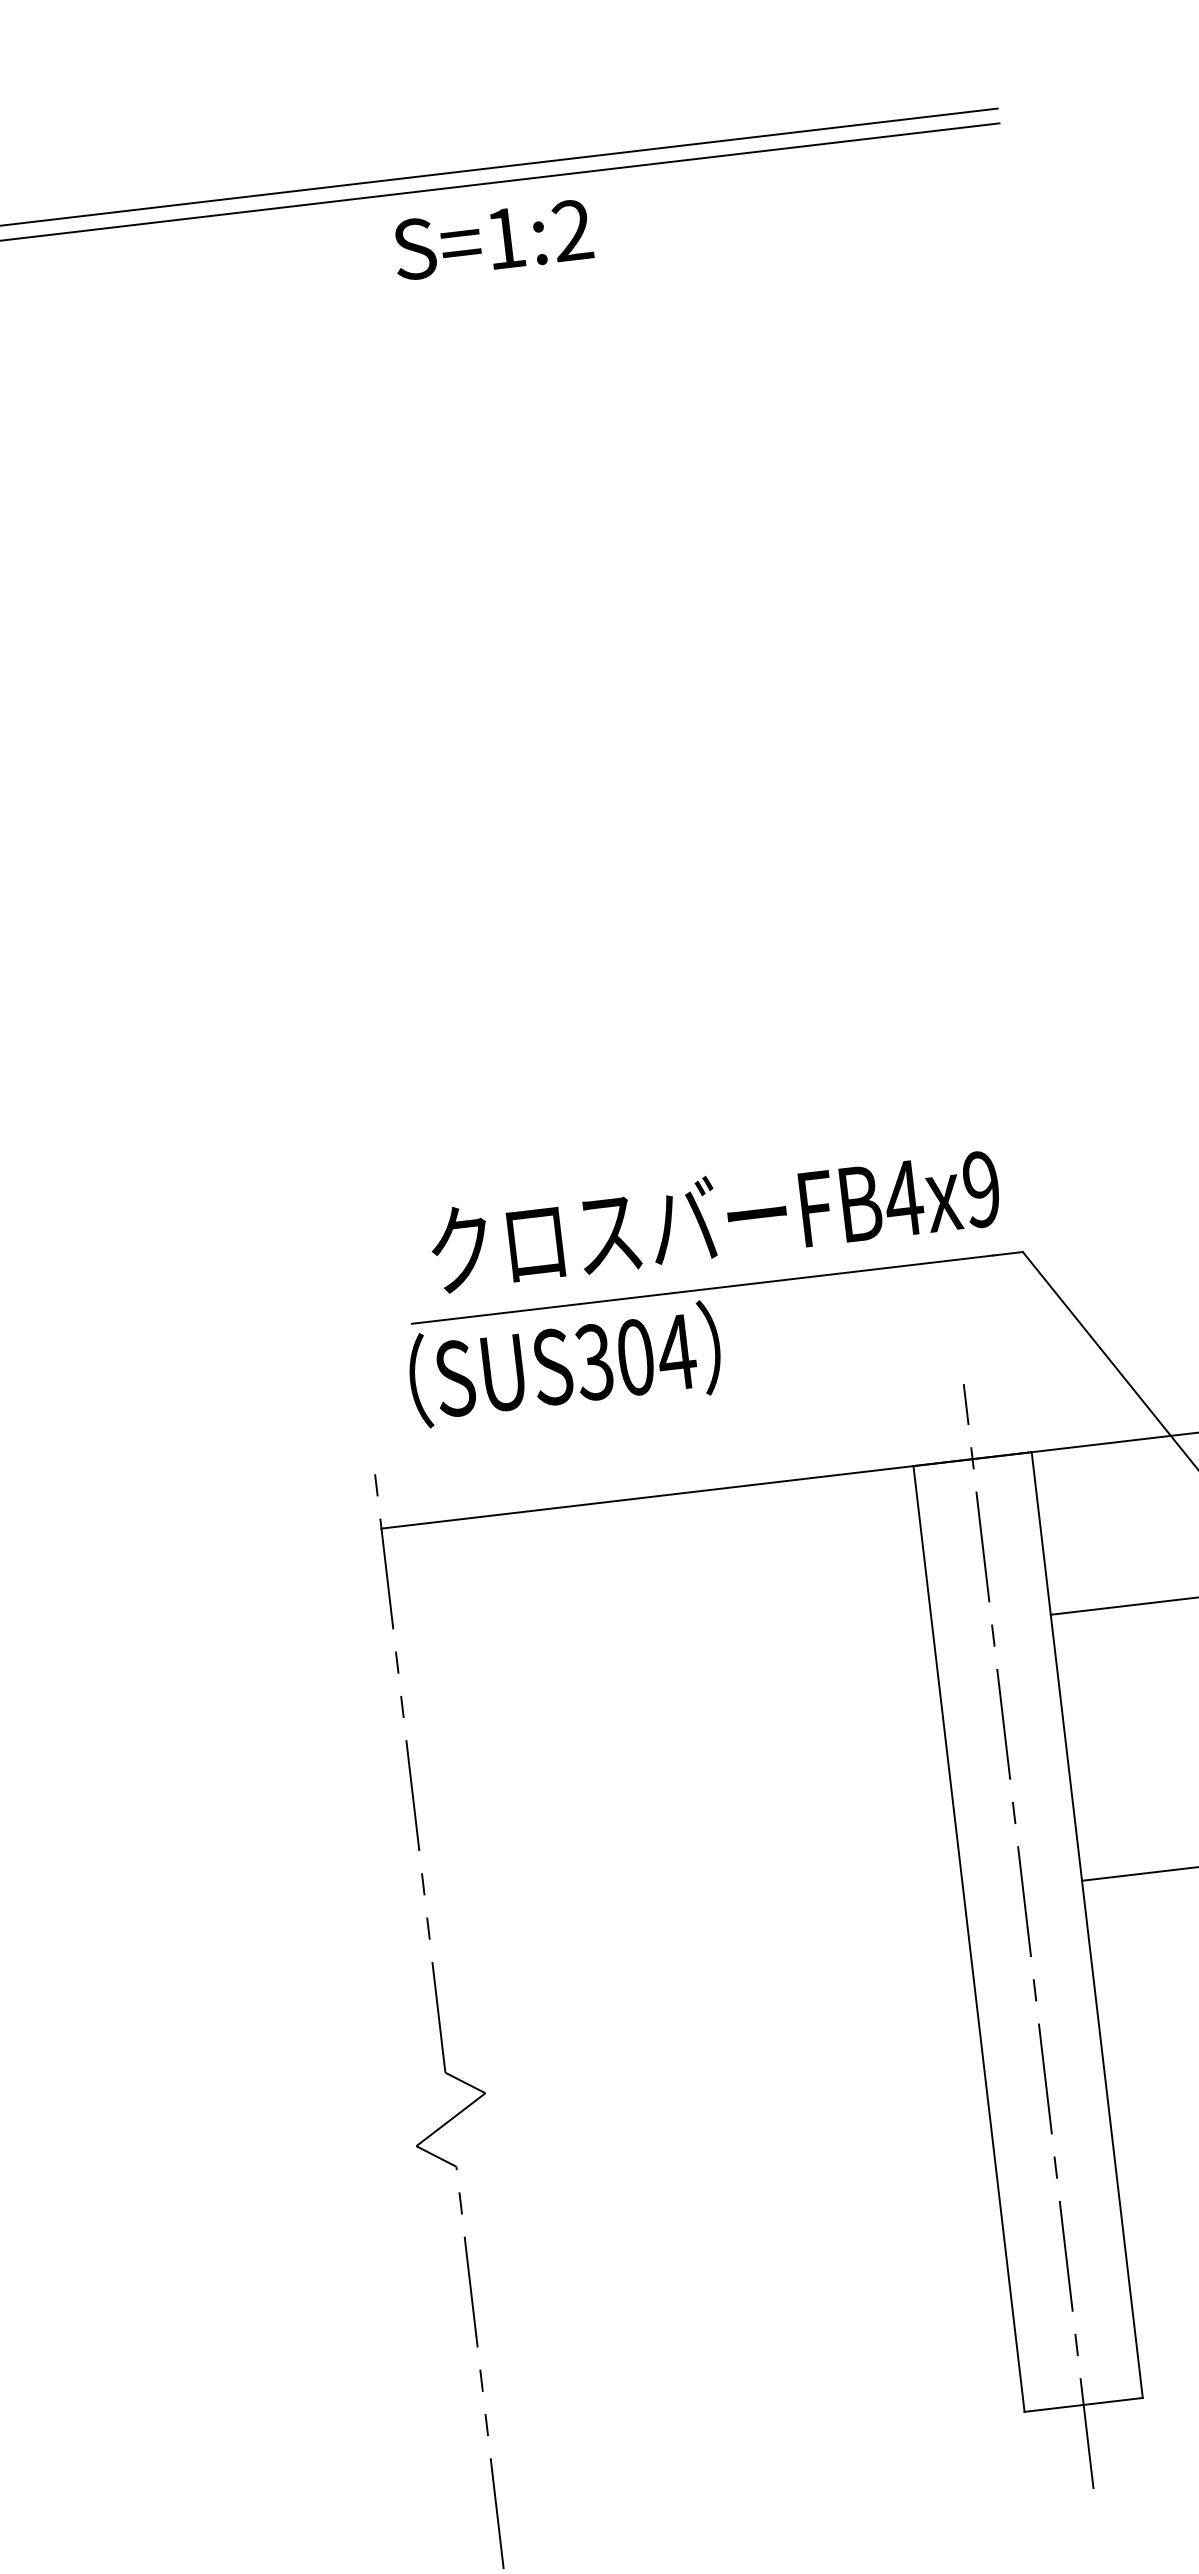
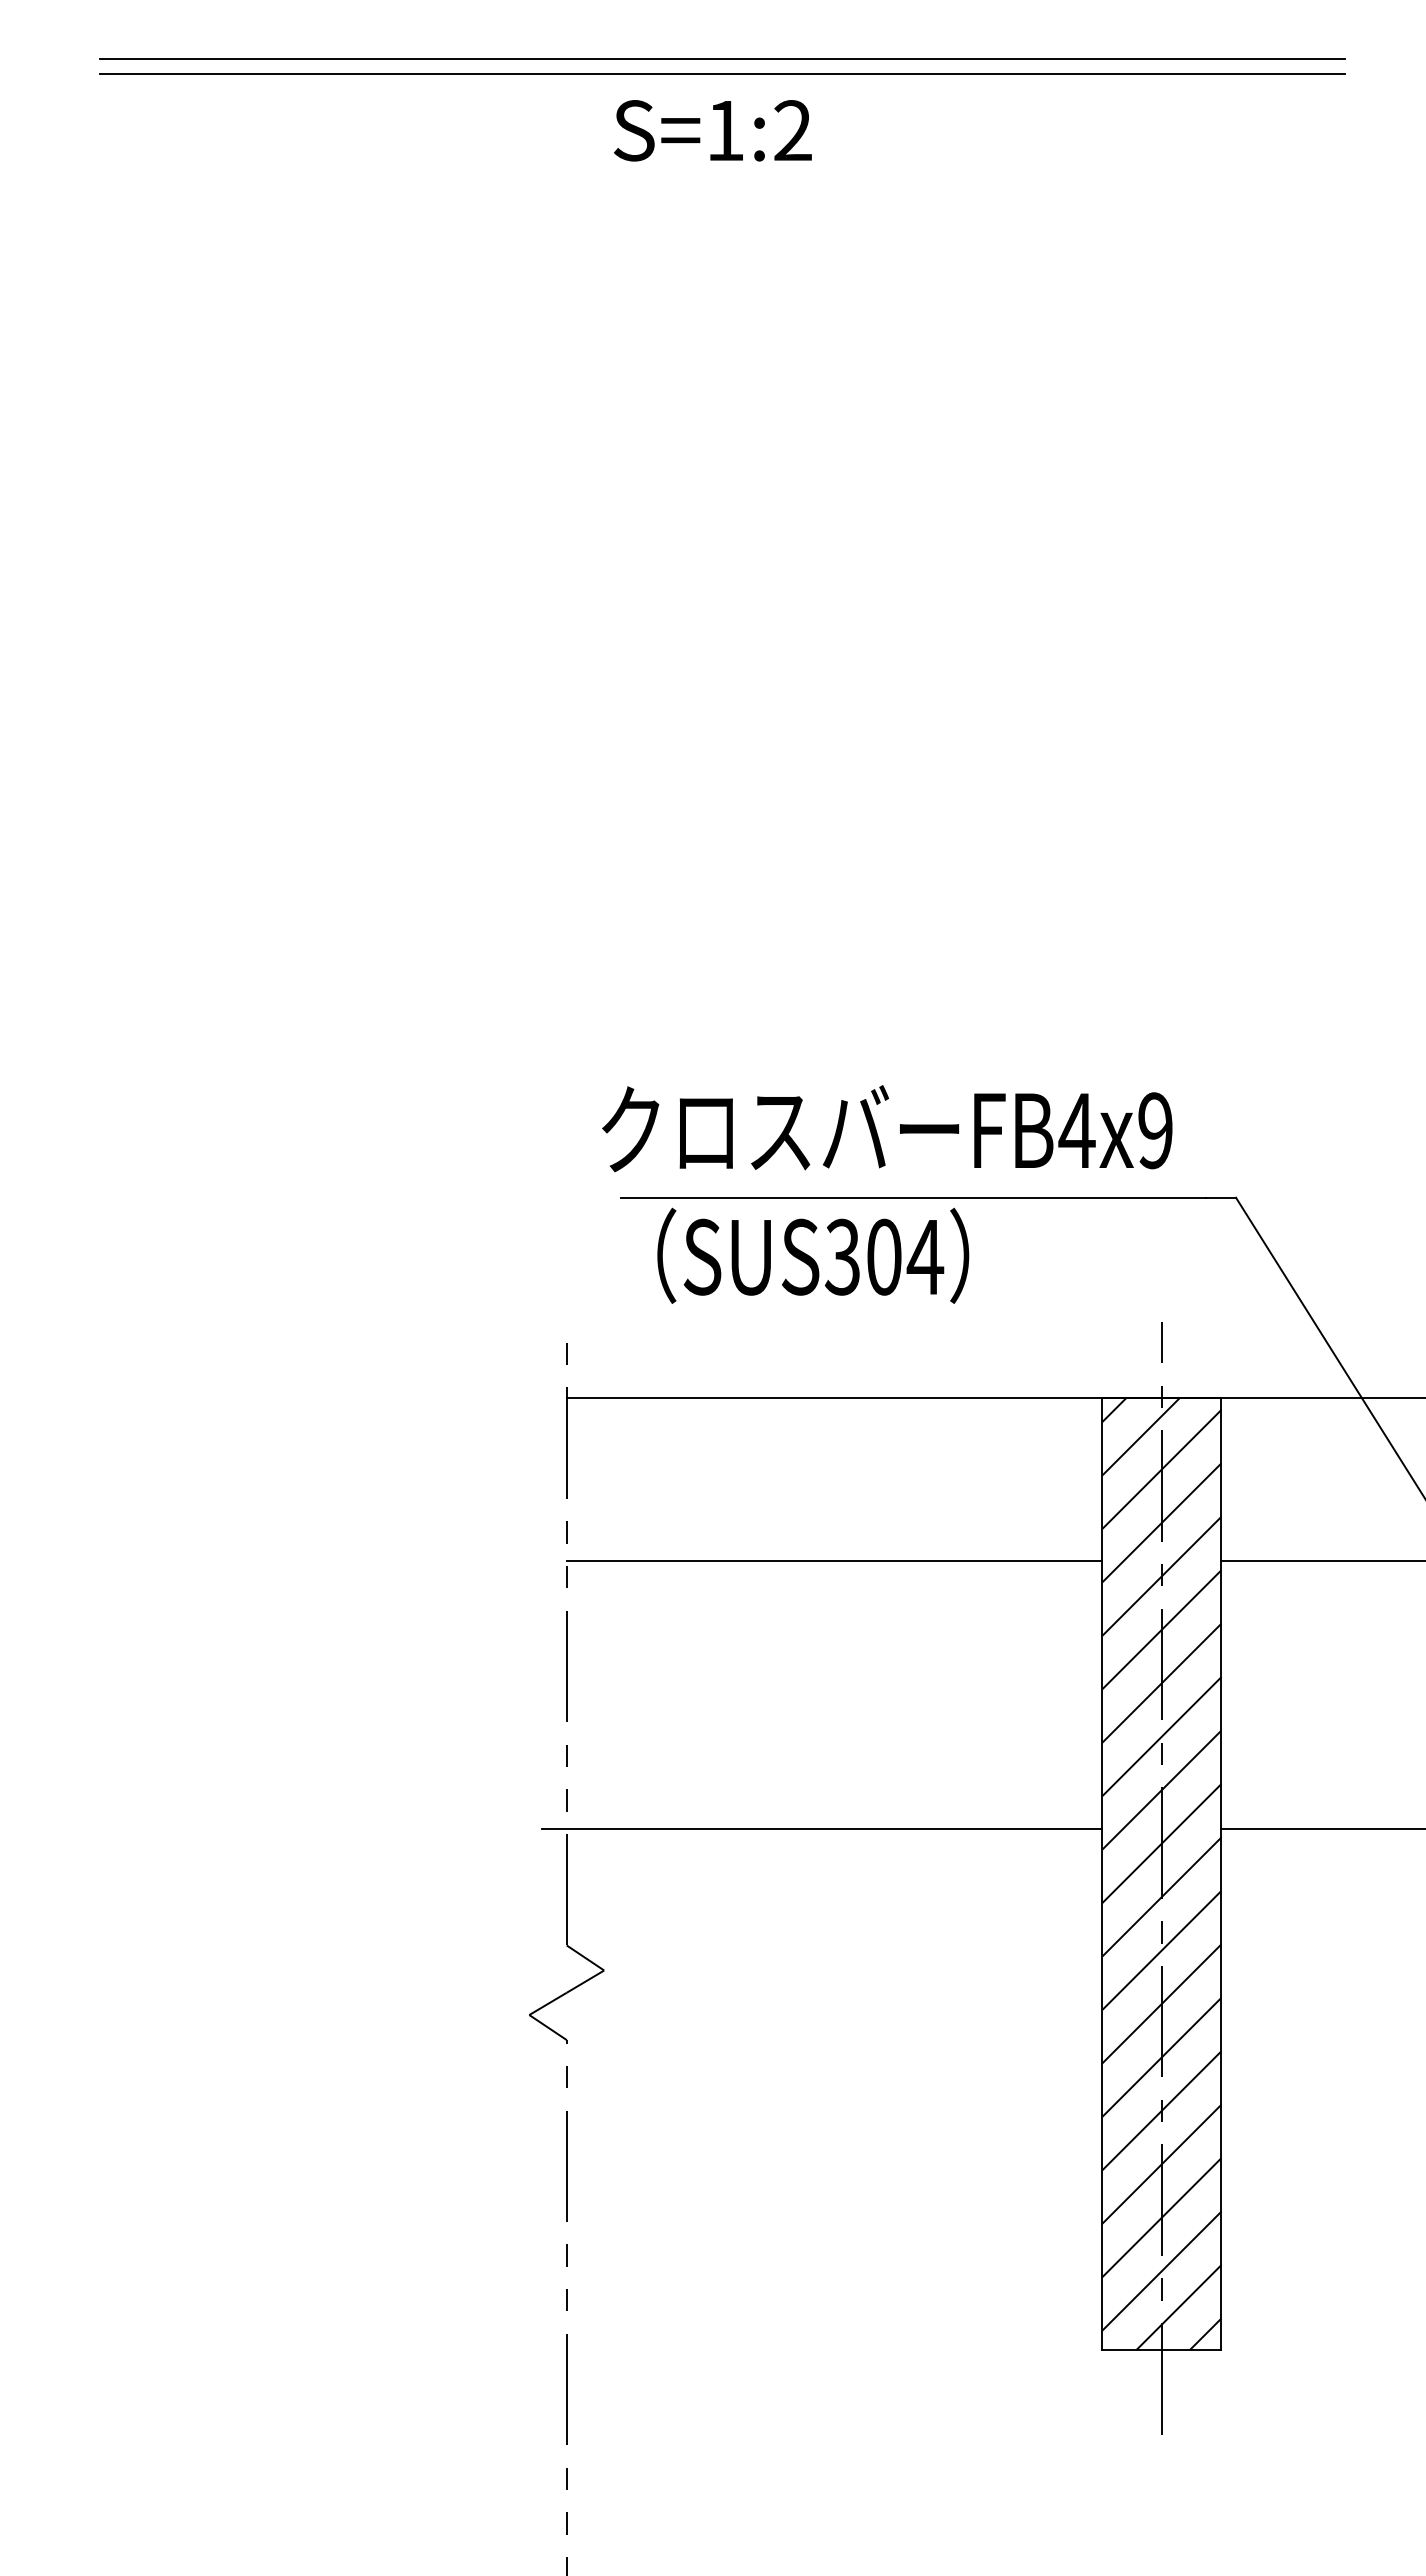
text: (492, 239) -> (712, 130), moved
text: (715, 1218) -> (887, 1128), moved
text: (565, 1363) -> (813, 1255), moved
line: (666, 1660) -> (834, 1561), added
line: (684, 1927) -> (821, 1829), added
hatch: (1027, 1931) -> (1161, 1873), added

